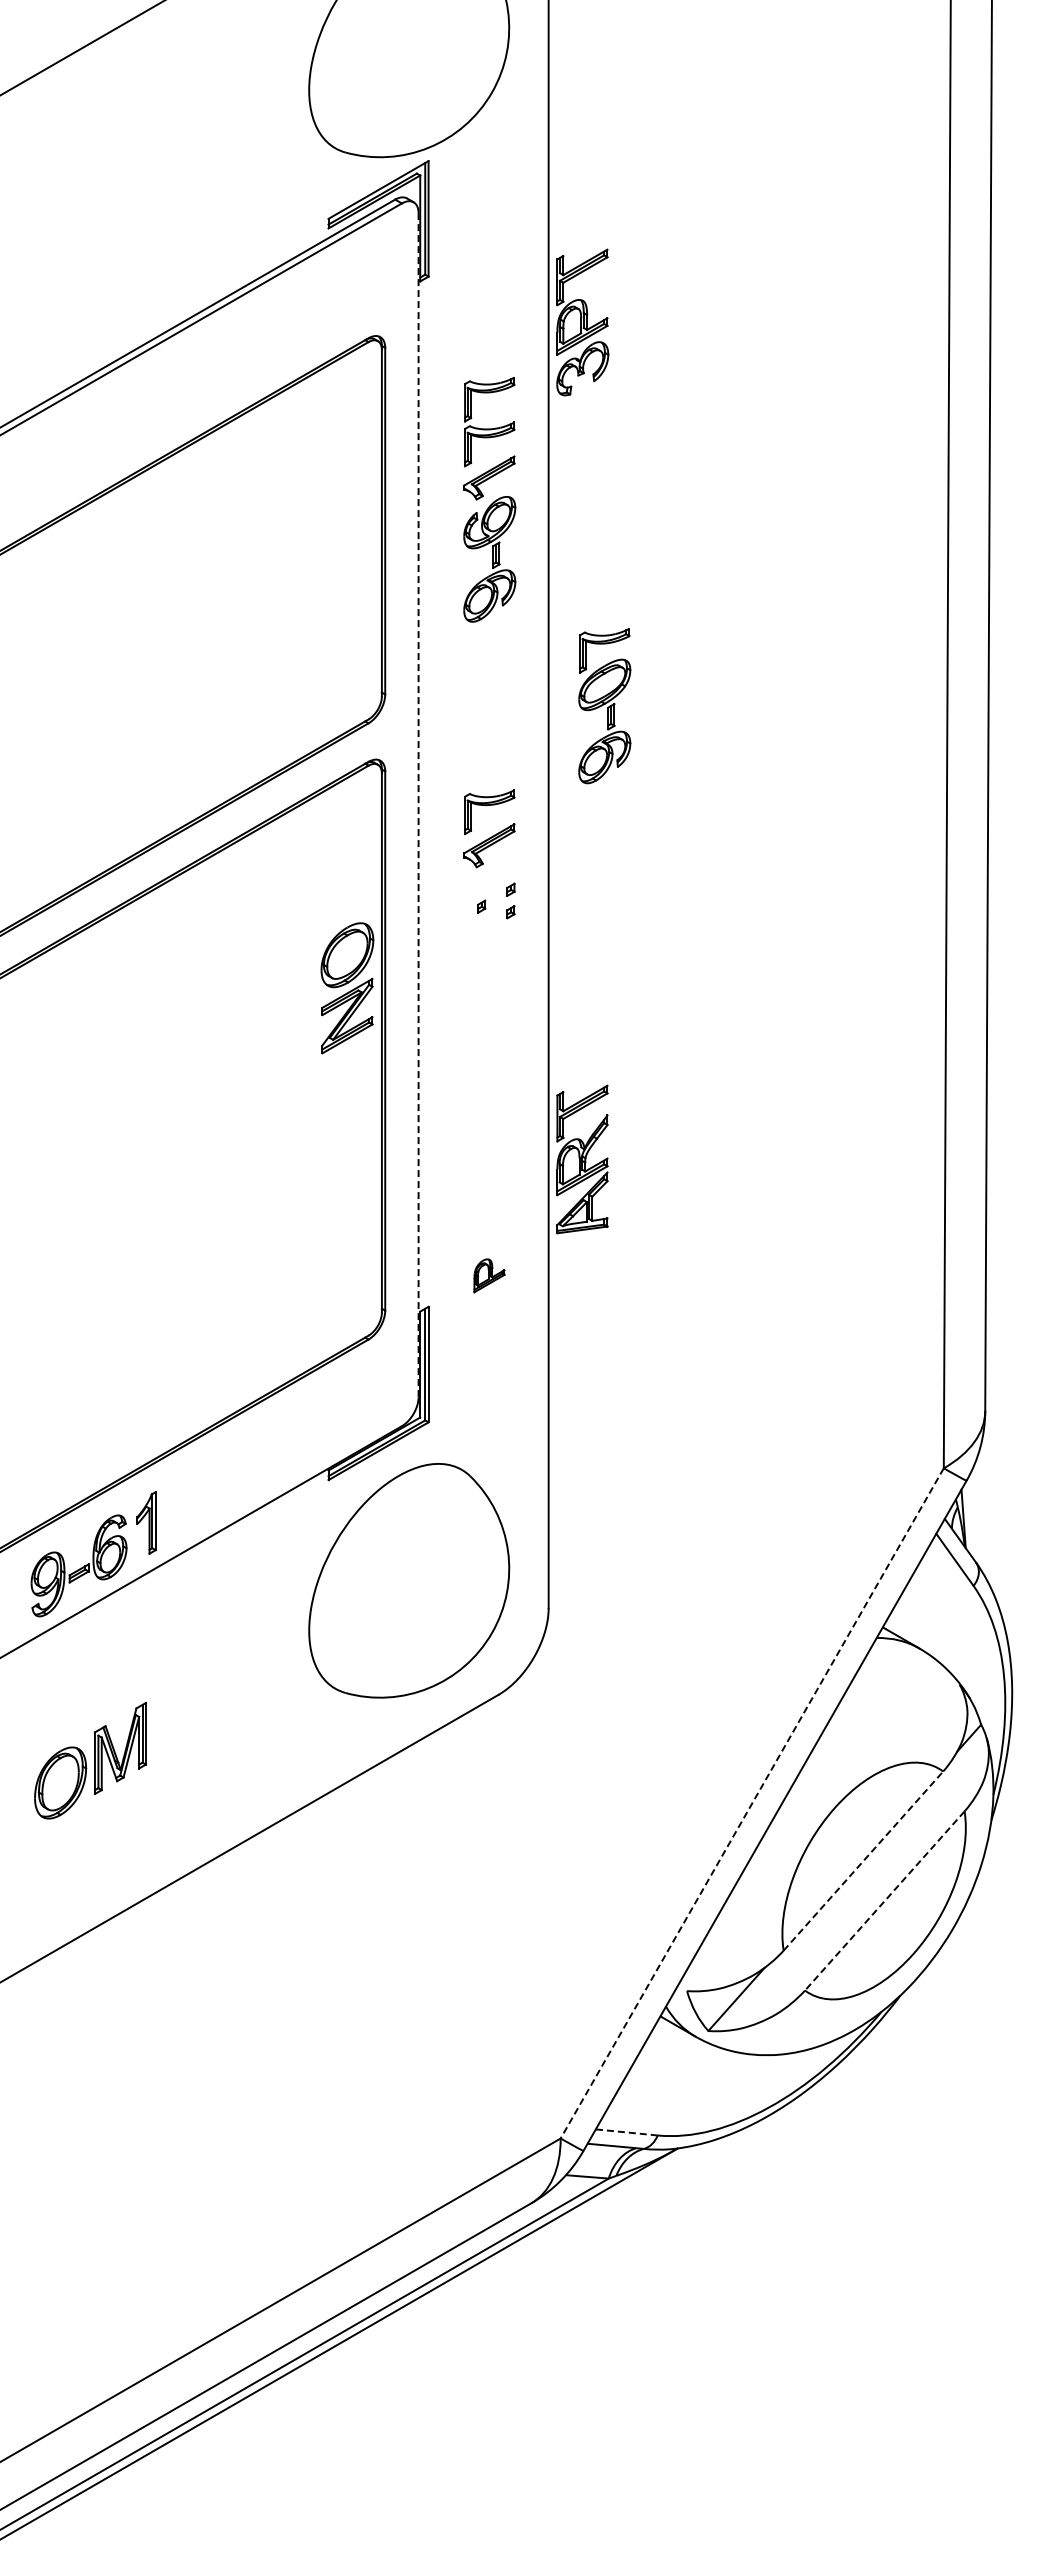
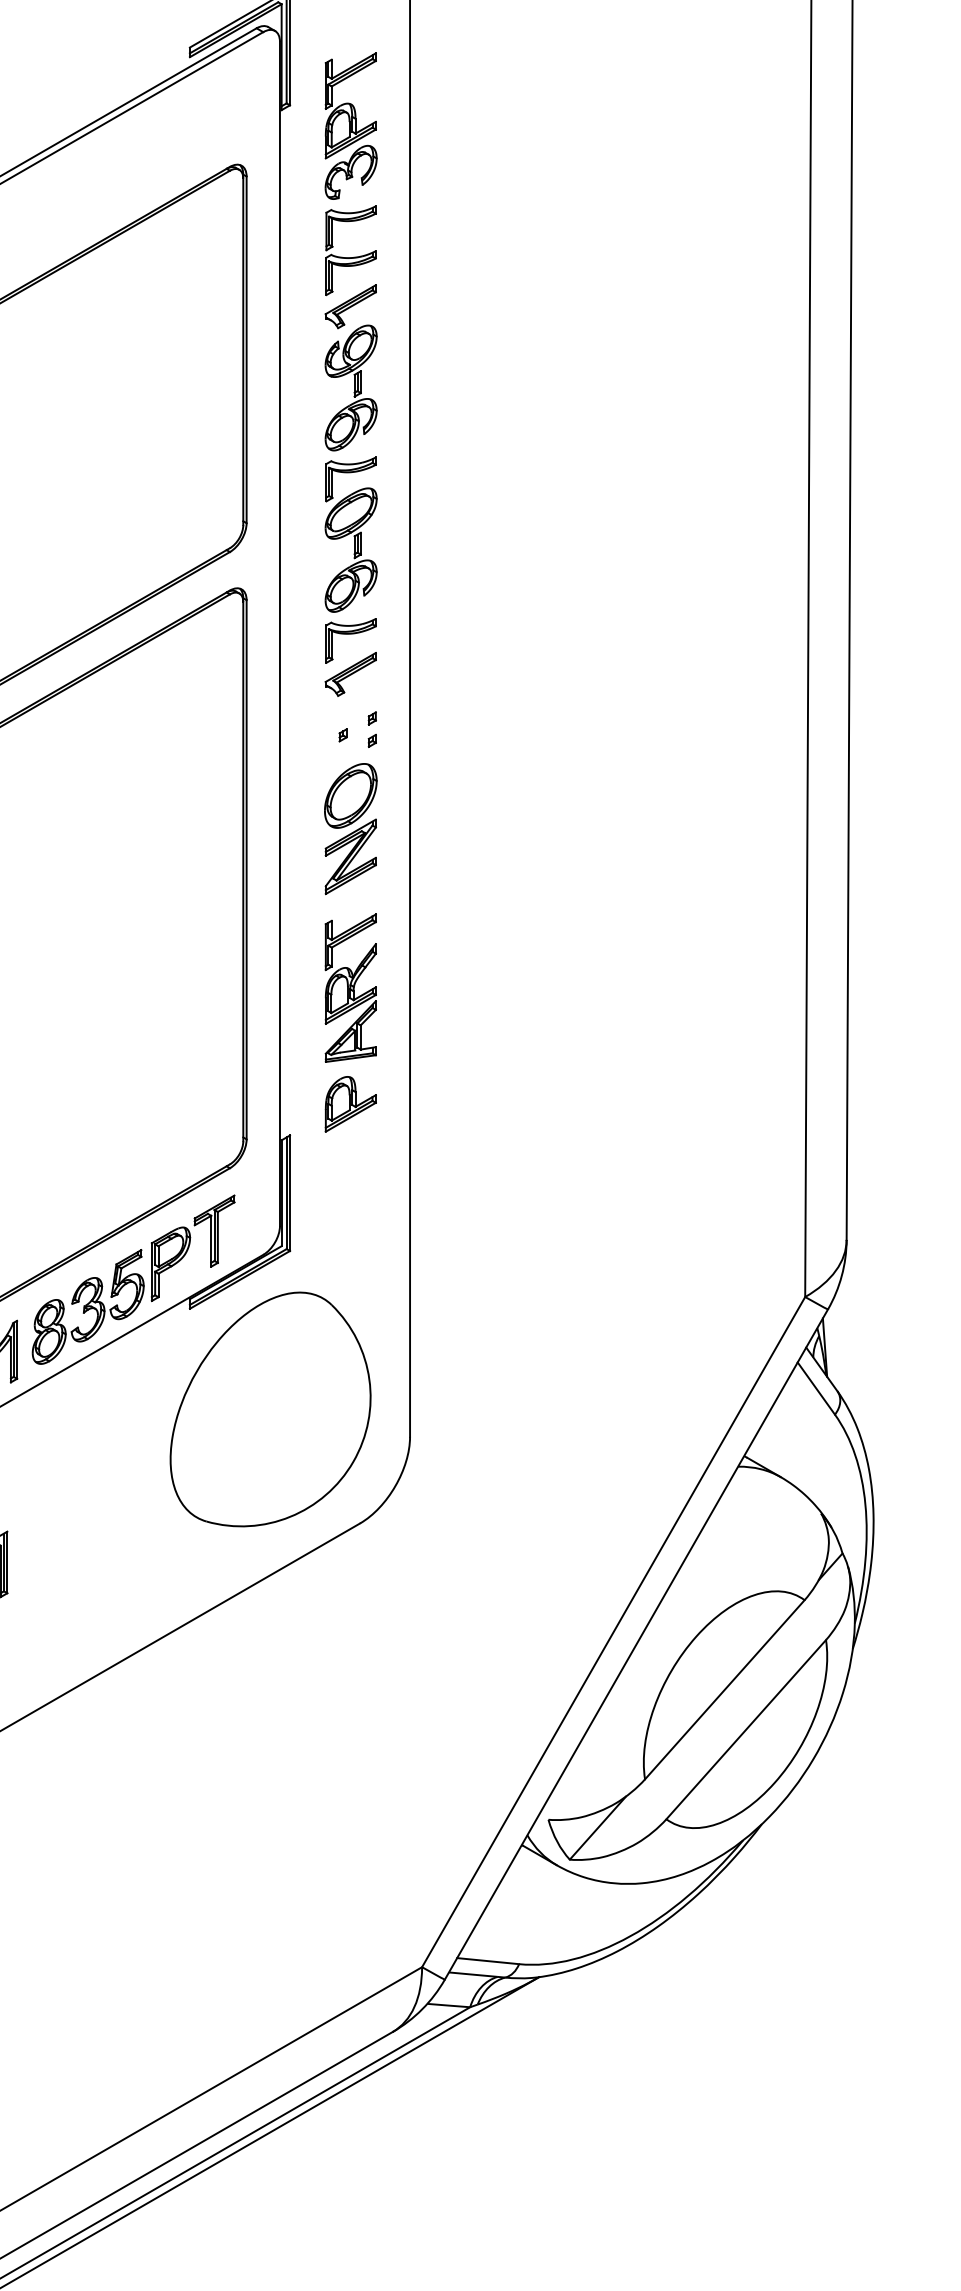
part: (582, 322) -> (350, 126), moved
part: (604, 706) -> (350, 535), moved
line: (418, 805) -> (279, 634), dashed -> solid
part: (347, 988) -> (350, 829), moved
part: (582, 1159) -> (350, 988), moved
part: (489, 1275) -> (350, 1104), size x1.67
part: (272, 1450) -> (133, 1279), added
line: (752, 1803) -> (613, 1632), dashed -> solid
line: (863, 1861) -> (724, 1690), dashed -> solid
line: (884, 1900) -> (745, 1729), dashed -> solid
line: (626, 2132) -> (487, 1961), dashed -> solid

